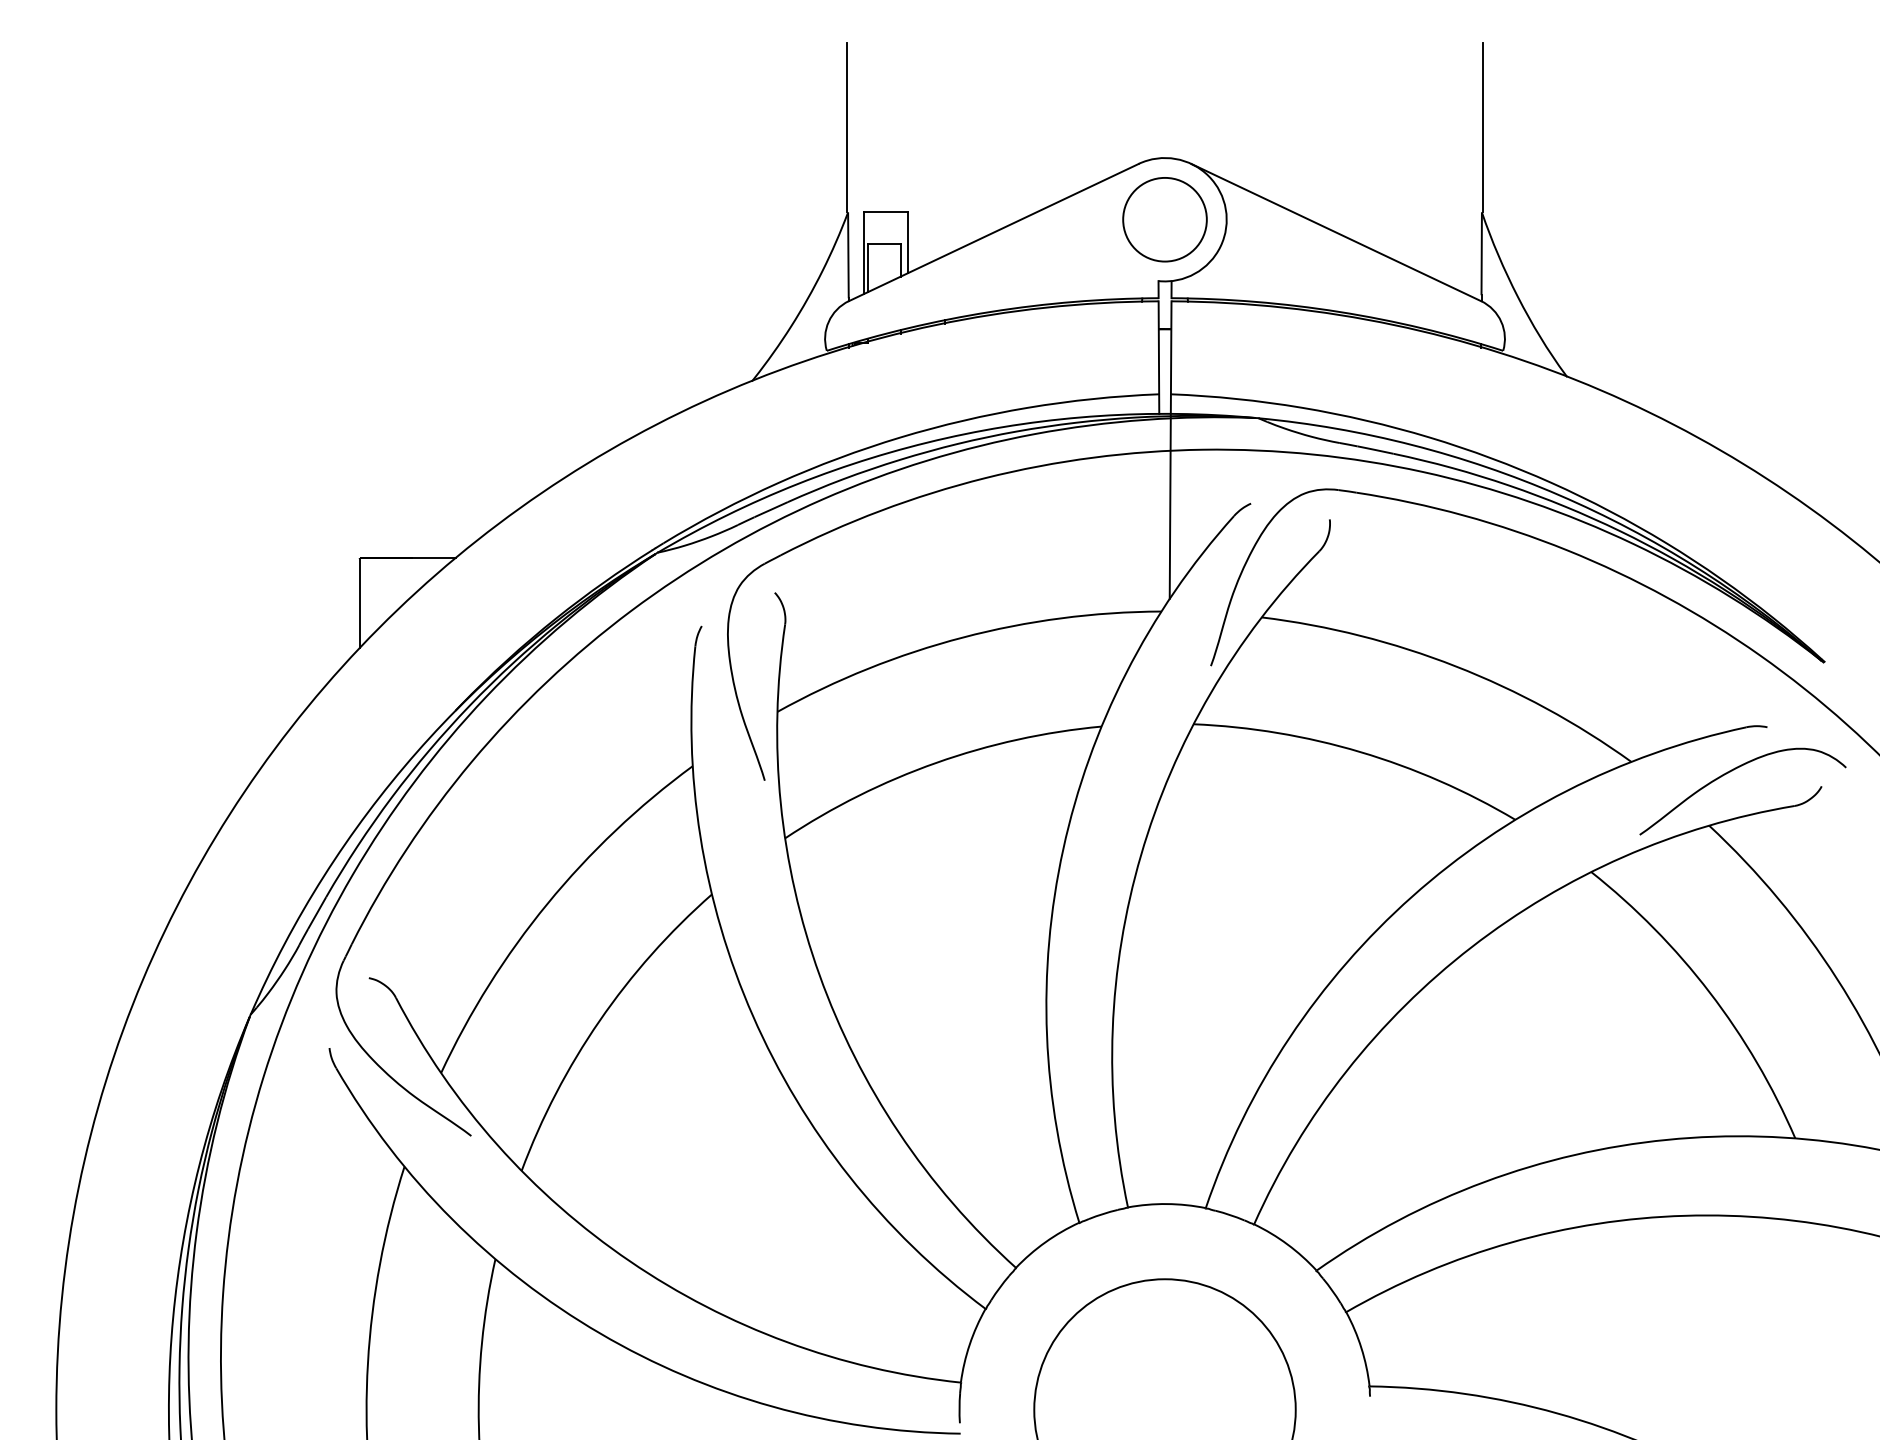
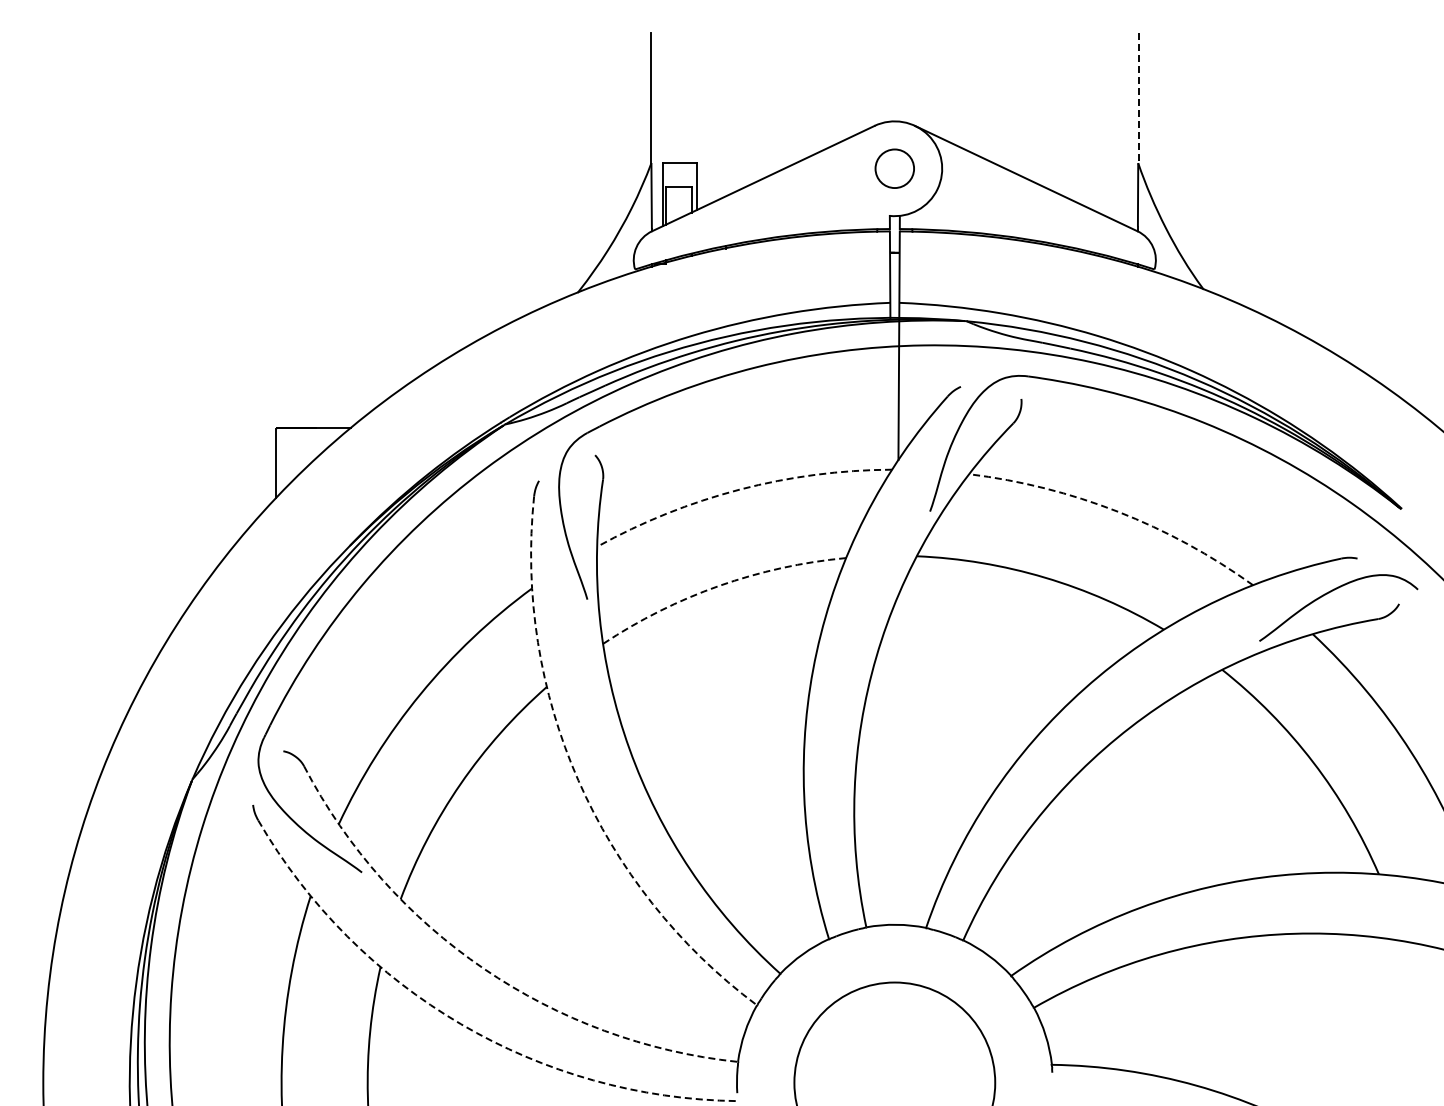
line: (1483, 128) -> (1139, 98), solid -> dashed
circle: (1164, 219) -> (894, 168), size x0.6
arc: (962, 637) -> (739, 489), solid -> dashed
arc: (1456, 665) -> (1118, 511), solid -> dashed
arc: (936, 762) -> (719, 585), solid -> dashed
arc: (753, 1016) -> (578, 780), solid -> dashed
arc: (629, 1260) -> (483, 968), solid -> dashed
arc: (600, 1333) -> (461, 1024), solid -> dashed

